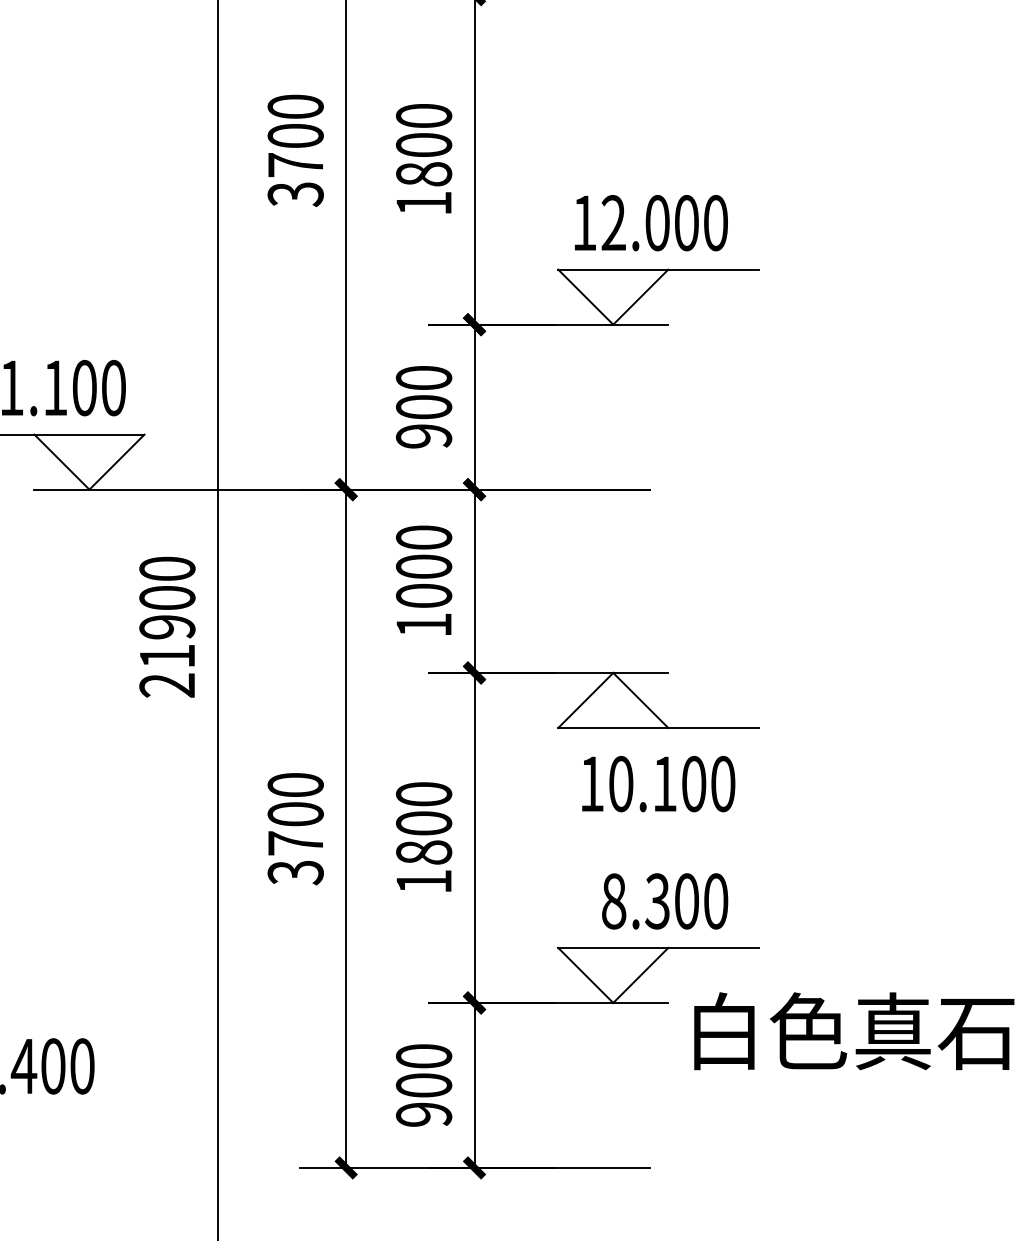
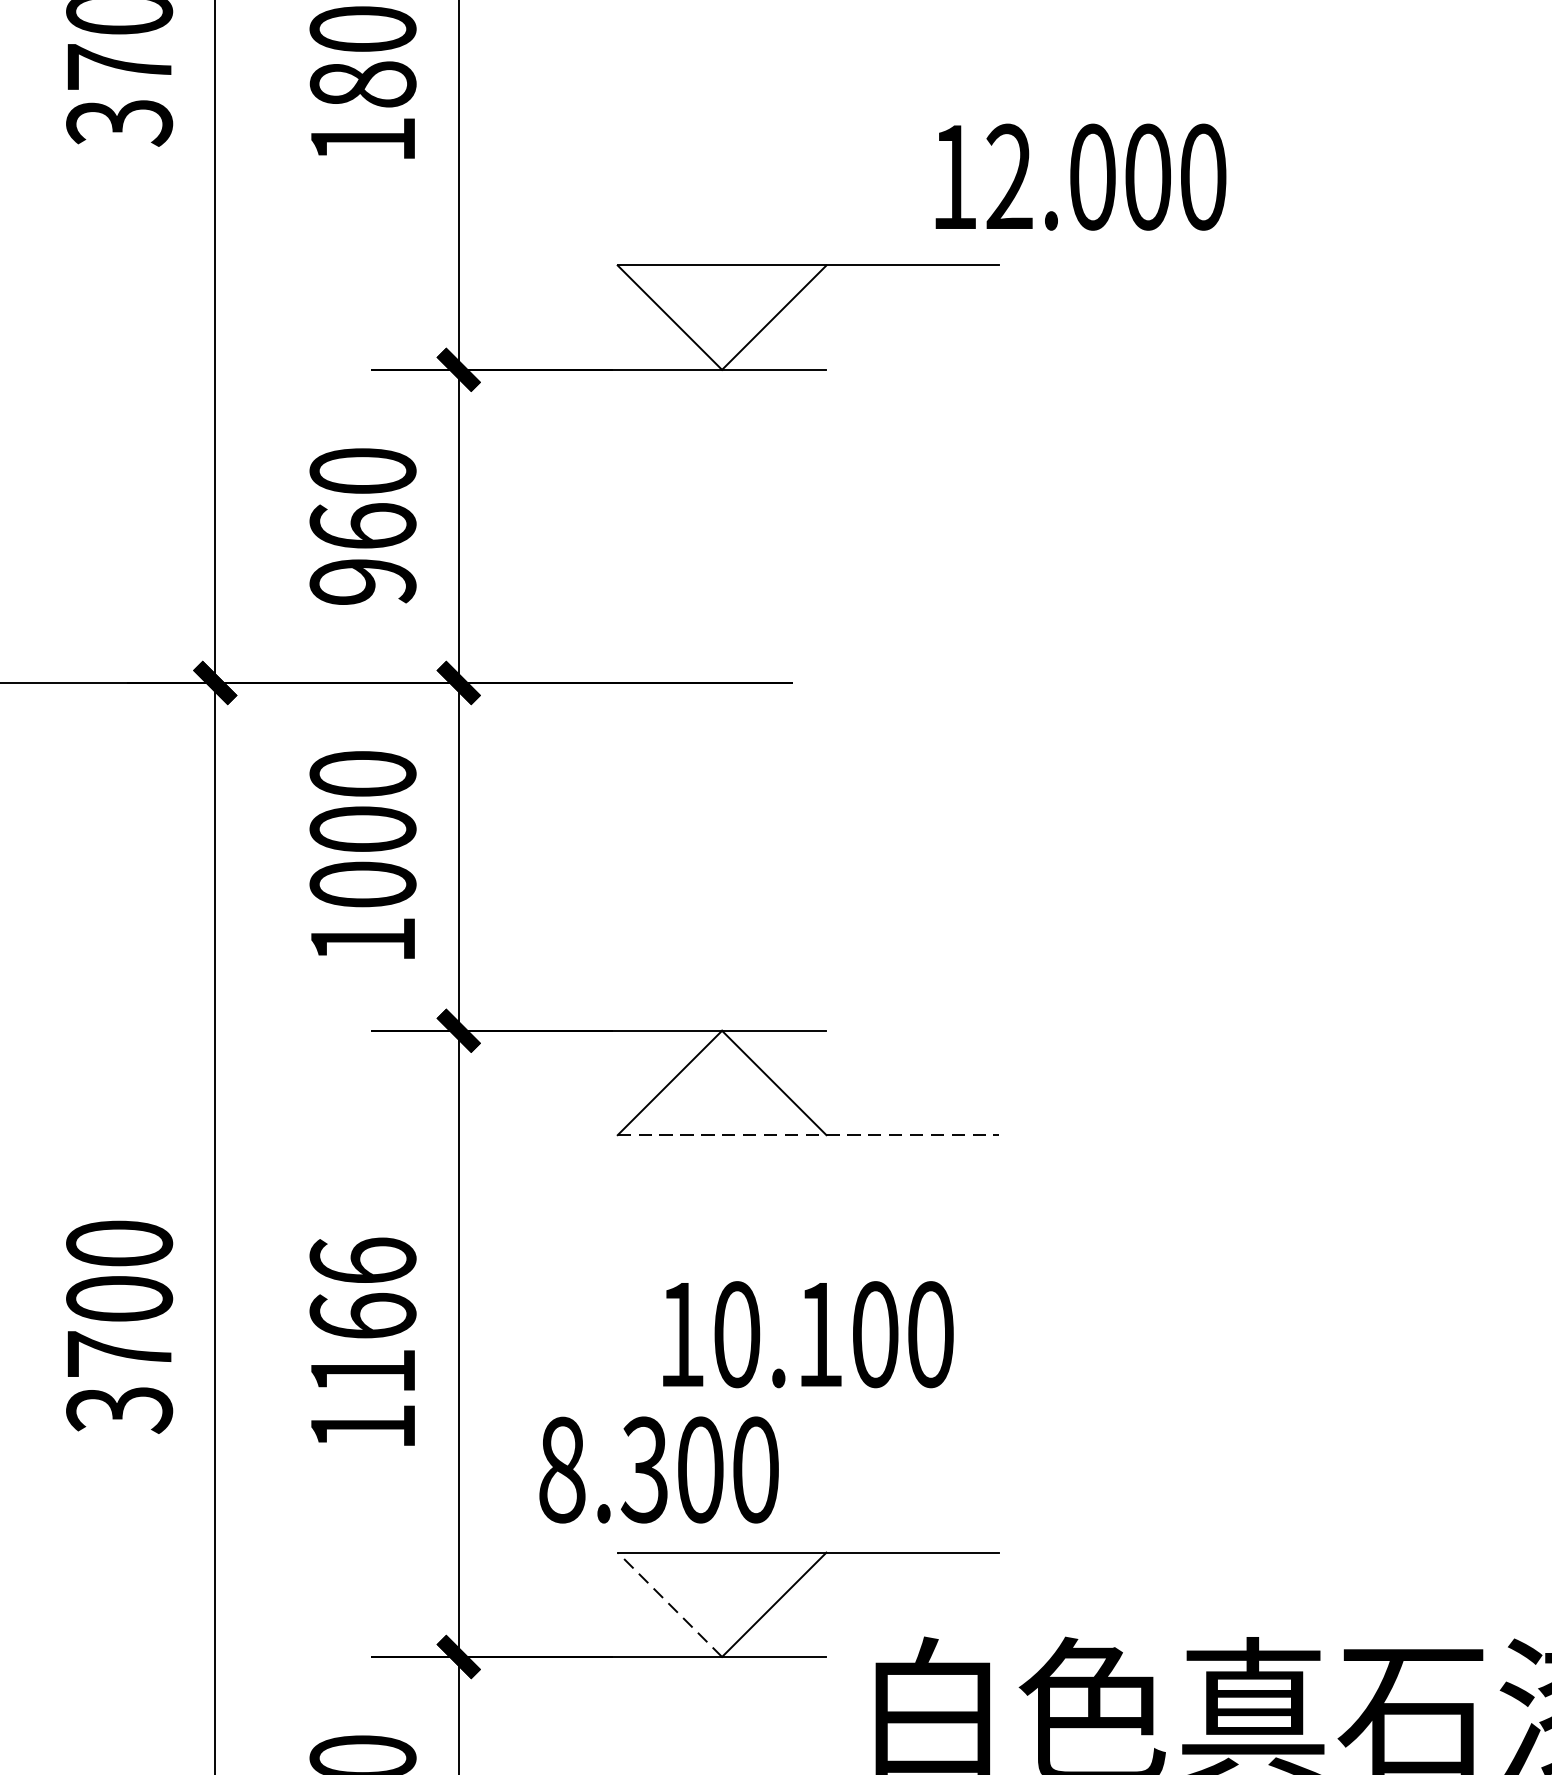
text: (651, 223) -> (1081, 177), moved
text: (423, 406) -> (361, 525), 900 -> 960
line: (659, 727) -> (809, 1134), solid -> dashed
text: (658, 784) -> (807, 1335), moved
text: (424, 823) -> (363, 1316), 1800 -> 1166
text: (665, 901) -> (659, 1470), moved
line: (585, 975) -> (669, 1604), solid -> dashed

